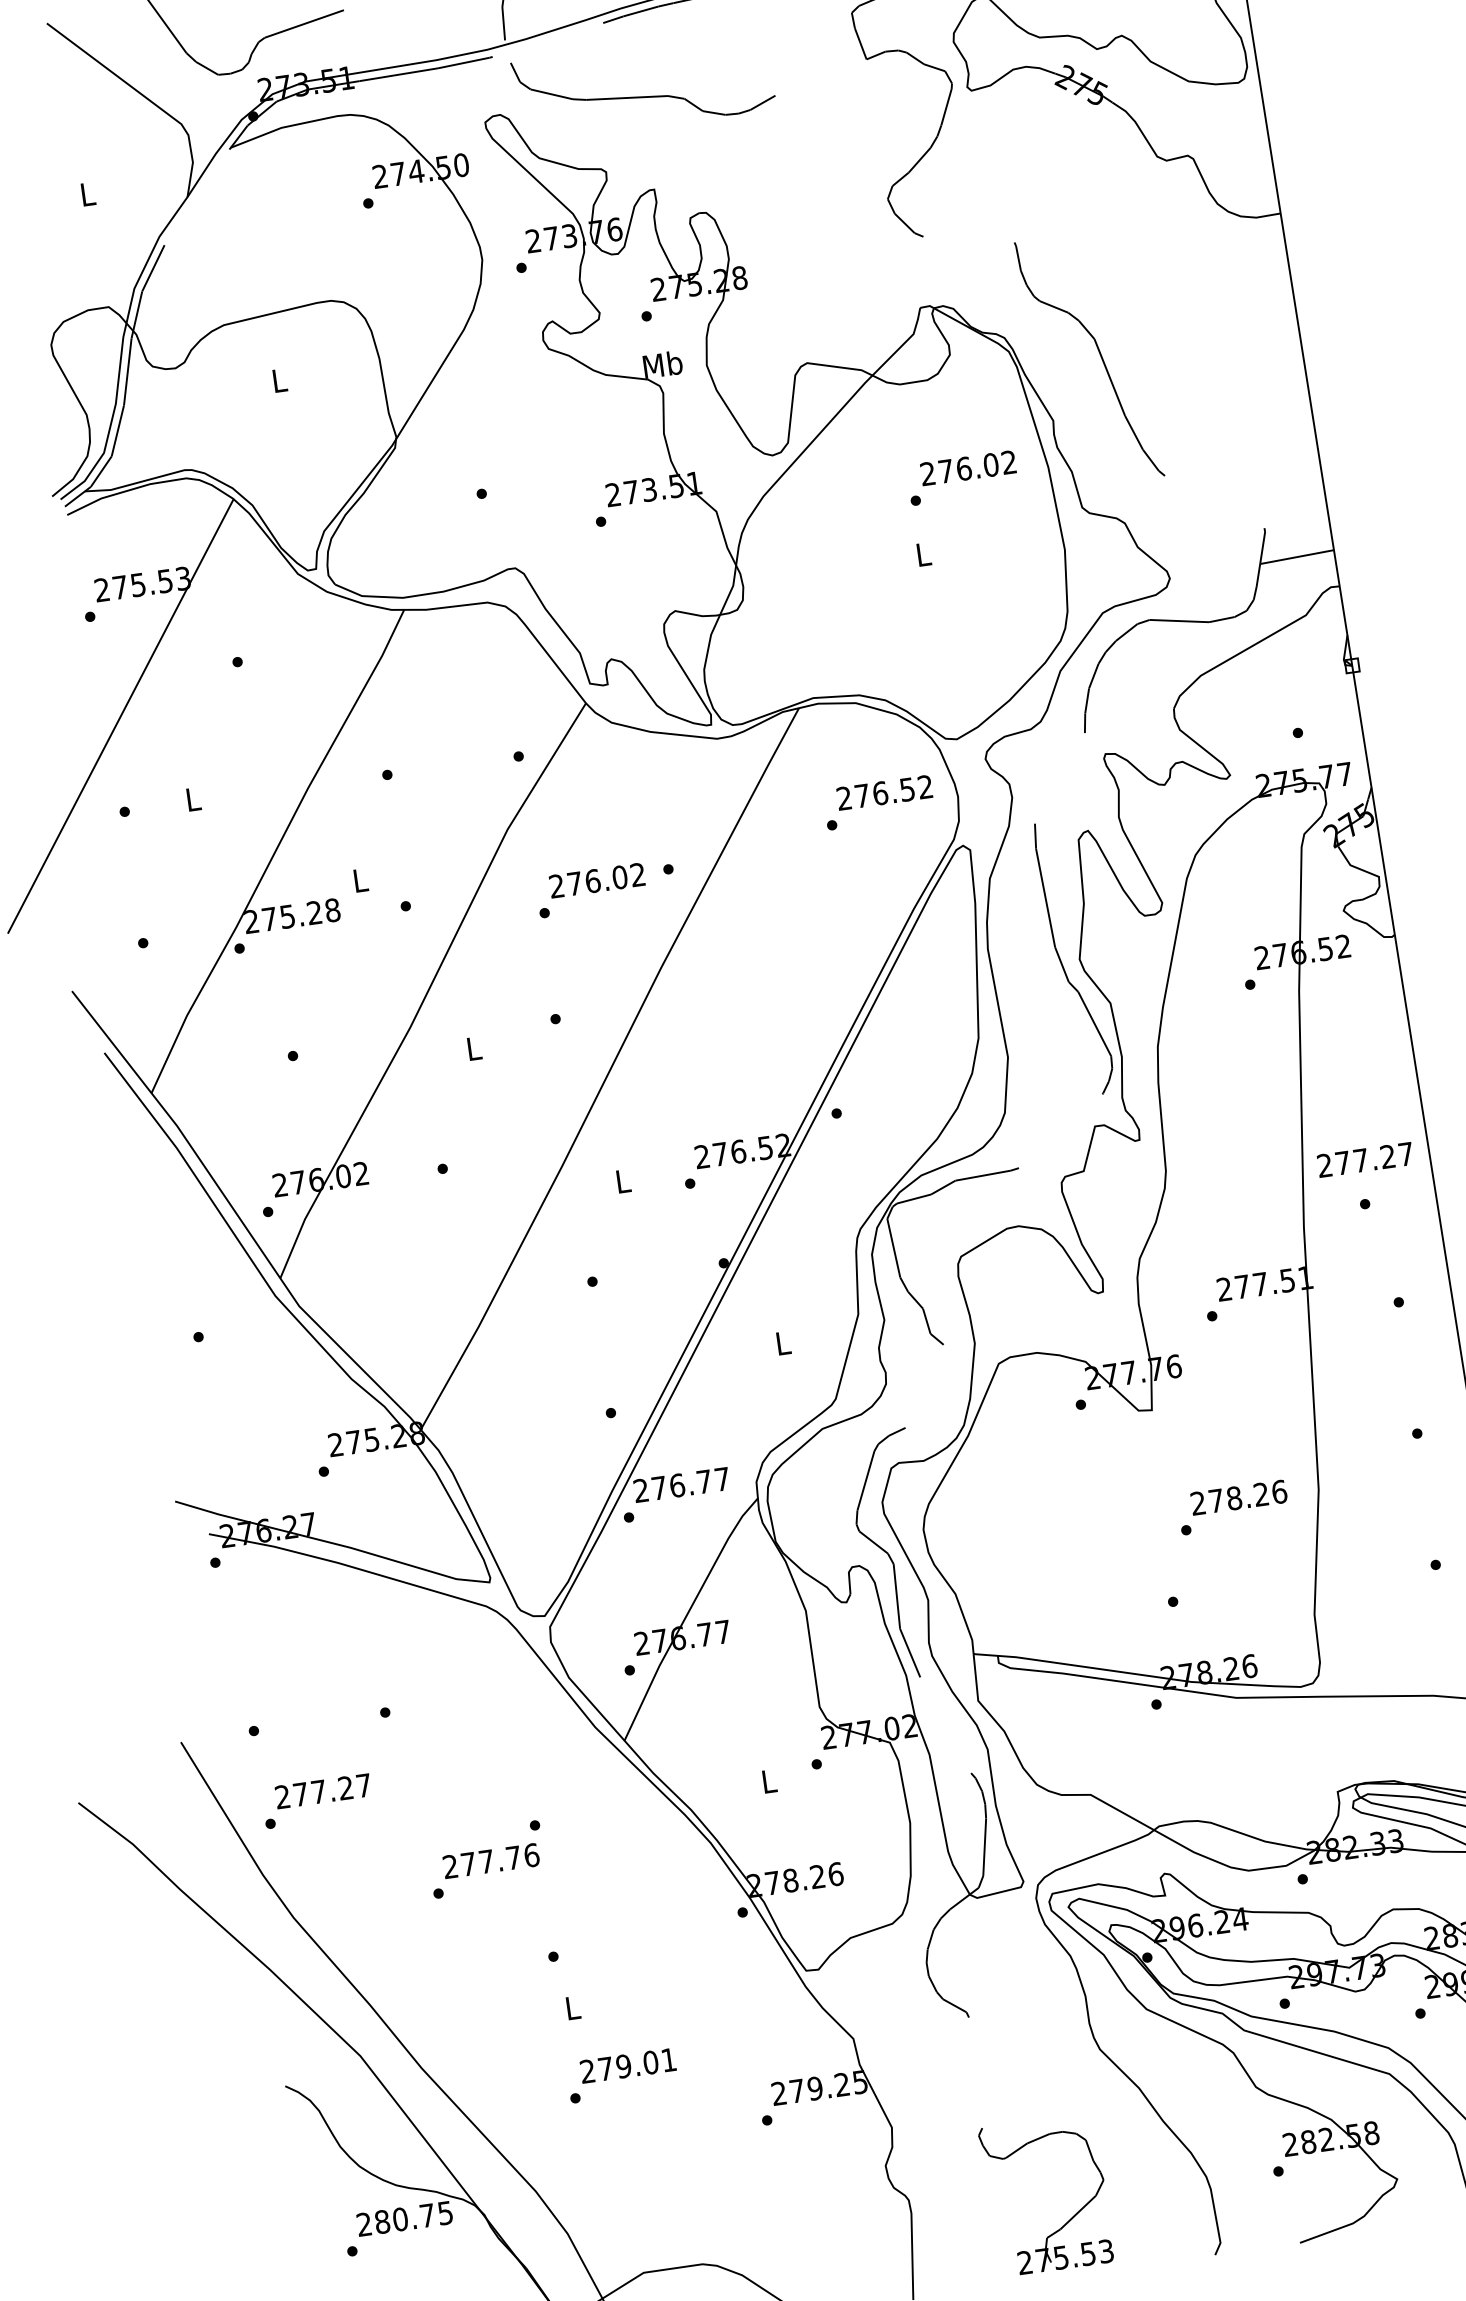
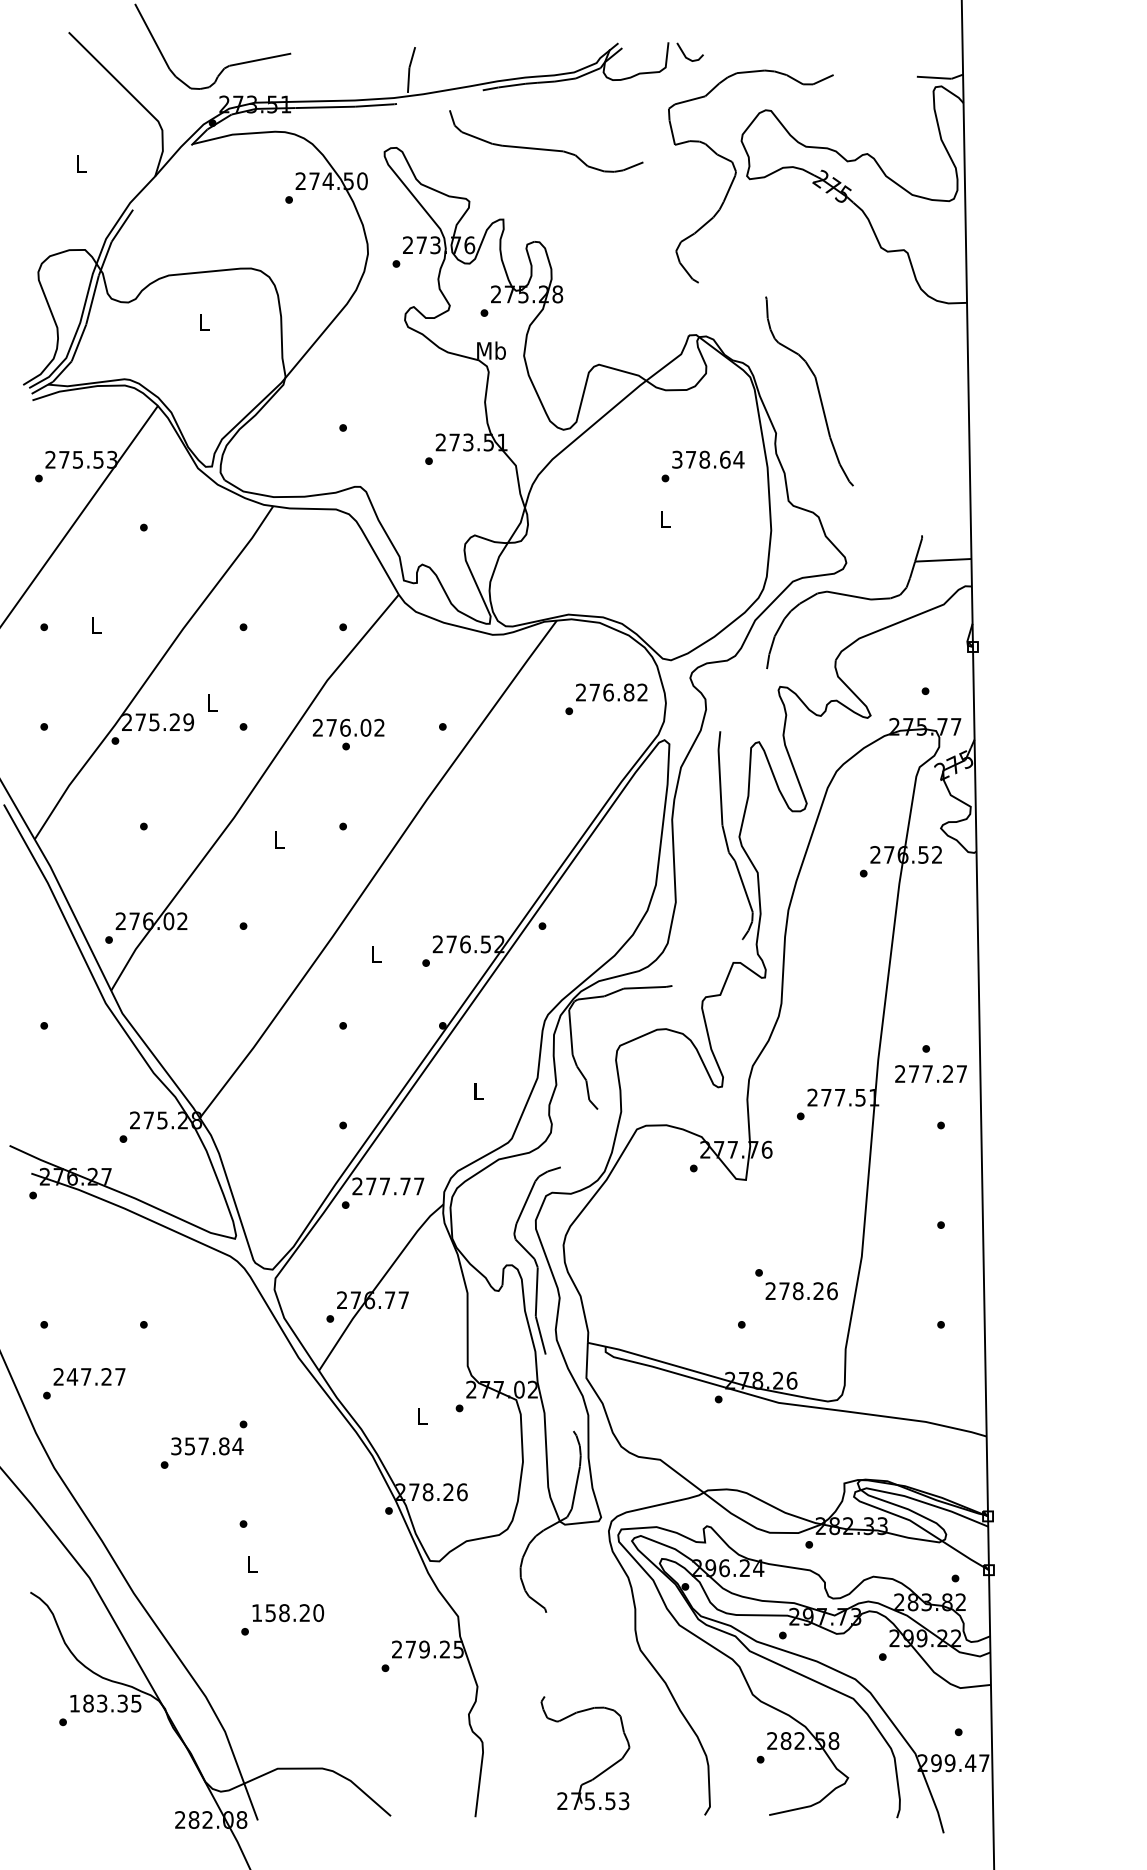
curve: (645, 95) -> (546, 148), moved
text: (969, 467) -> (708, 459), 276.02 -> 378.64
text: (906, 789) -> (628, 692), 276.52 -> 276.82
text: (596, 880) -> (348, 727), moved
text: (332, 910) -> (188, 722), 275.28 -> 275.29
text: (1364, 1159) -> (930, 1073), moved
text: (676, 1485) -> (384, 1186), 276.77 -> 277.77
text: (1238, 1498) -> (801, 1291), moved
text: (300, 1793) -> (72, 1376), 277.27 -> 247.27
text: (491, 1861) -> (207, 1446), 277.76 -> 357.84
text: (627, 2066) -> (287, 1613), 279.01 -> 158.20
text: (395, 2220) -> (98, 1703), 280.75 -> 183.35

